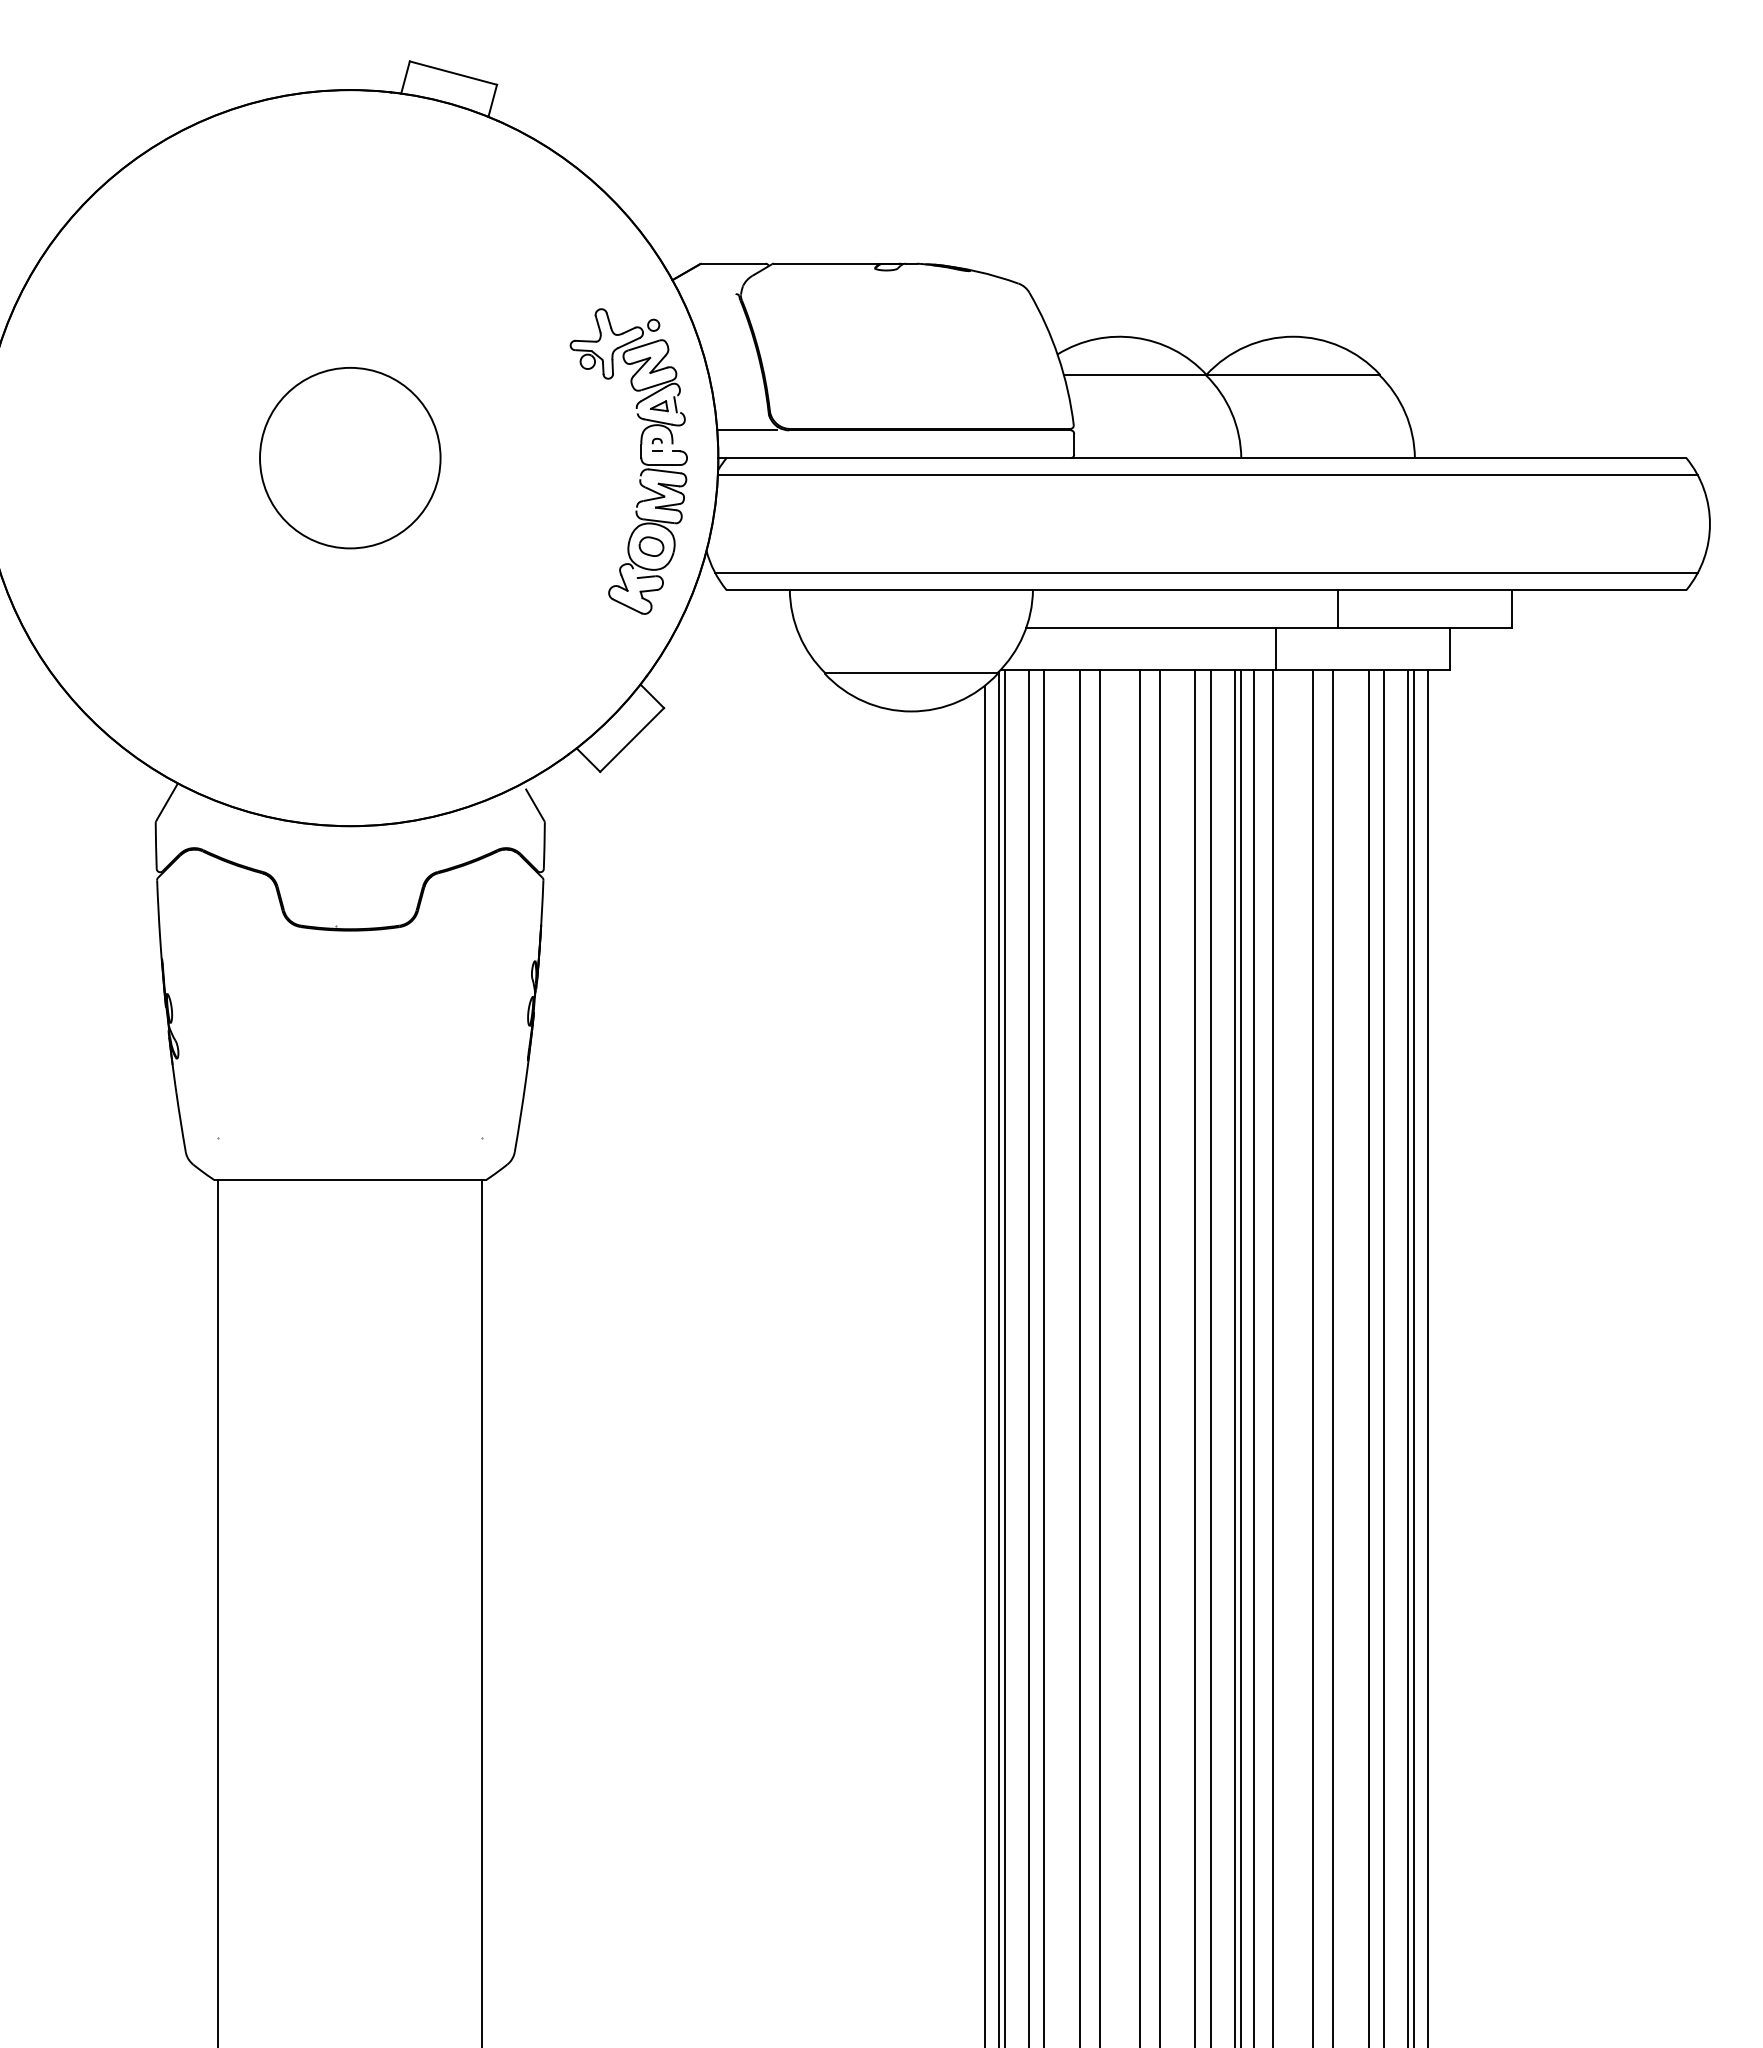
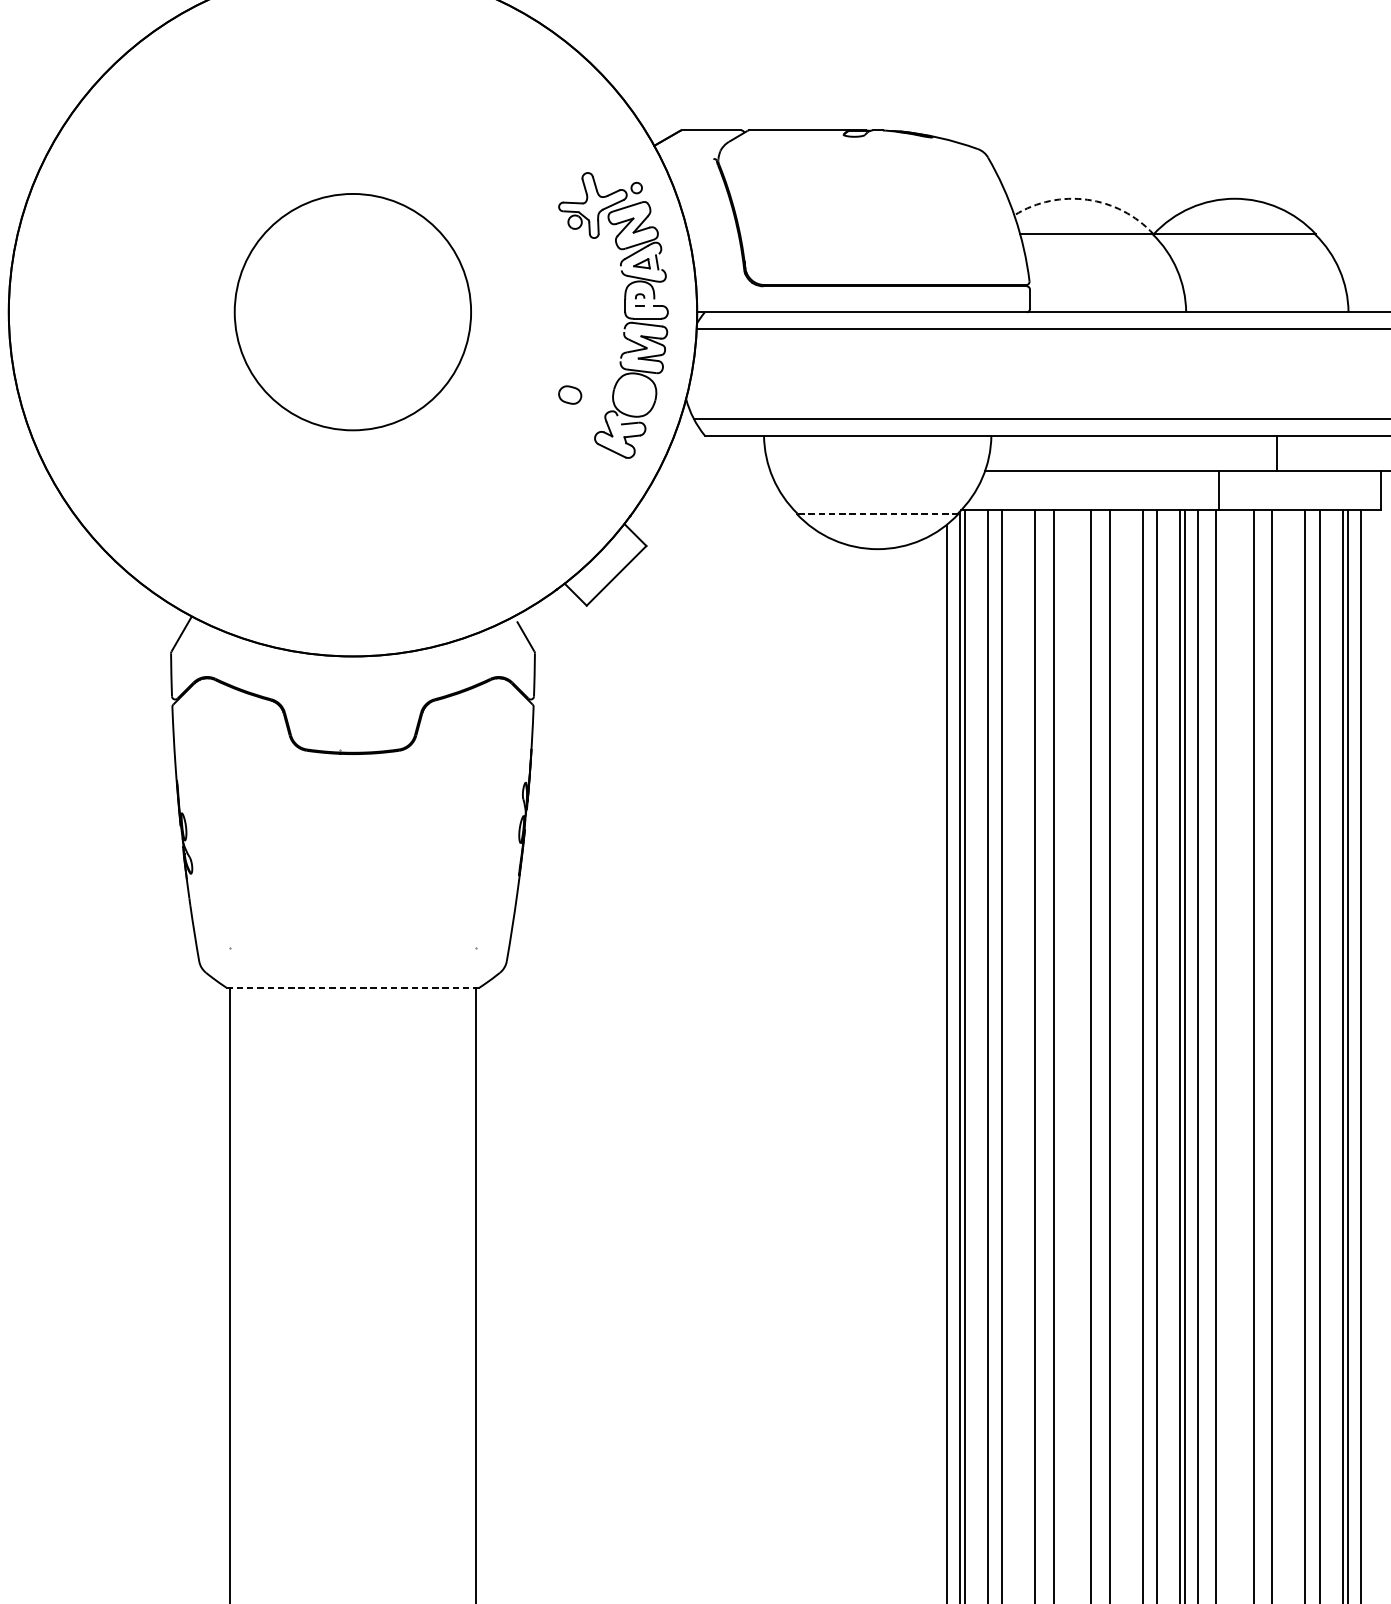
arc: (1135, 337) -> (1087, 199), solid -> dashed
line: (746, 430) -> (723, 286), removed
circle: (350, 458) -> (353, 312), size x1.4
part: (651, 546) -> (570, 394), moved
line: (911, 673) -> (877, 513), solid -> dashed
line: (350, 1180) -> (353, 987), solid -> dashed

